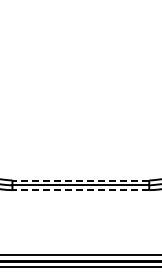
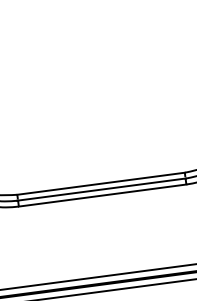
line: (80, 180) -> (100, 183), dashed -> solid
line: (80, 190) -> (102, 196), dashed -> solid

